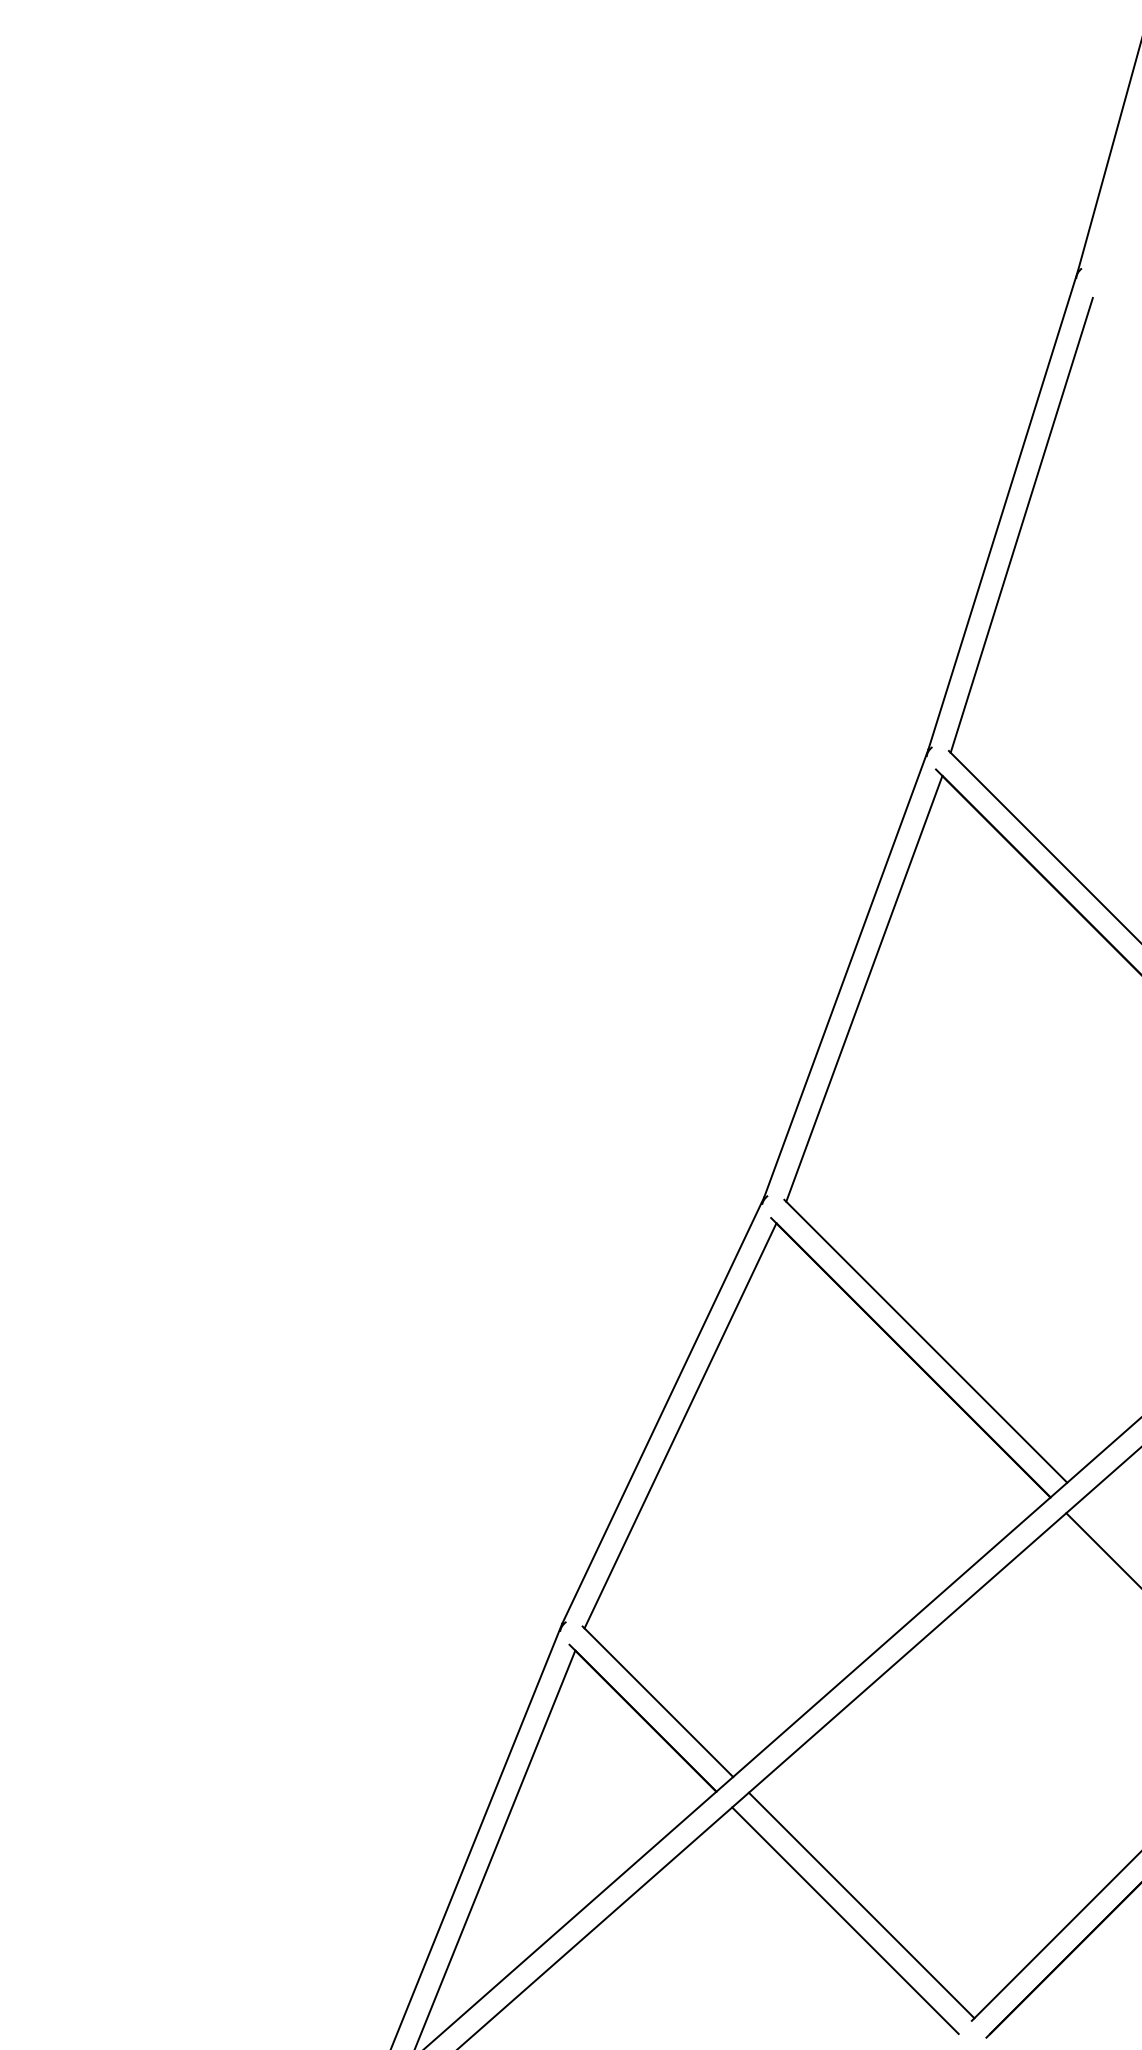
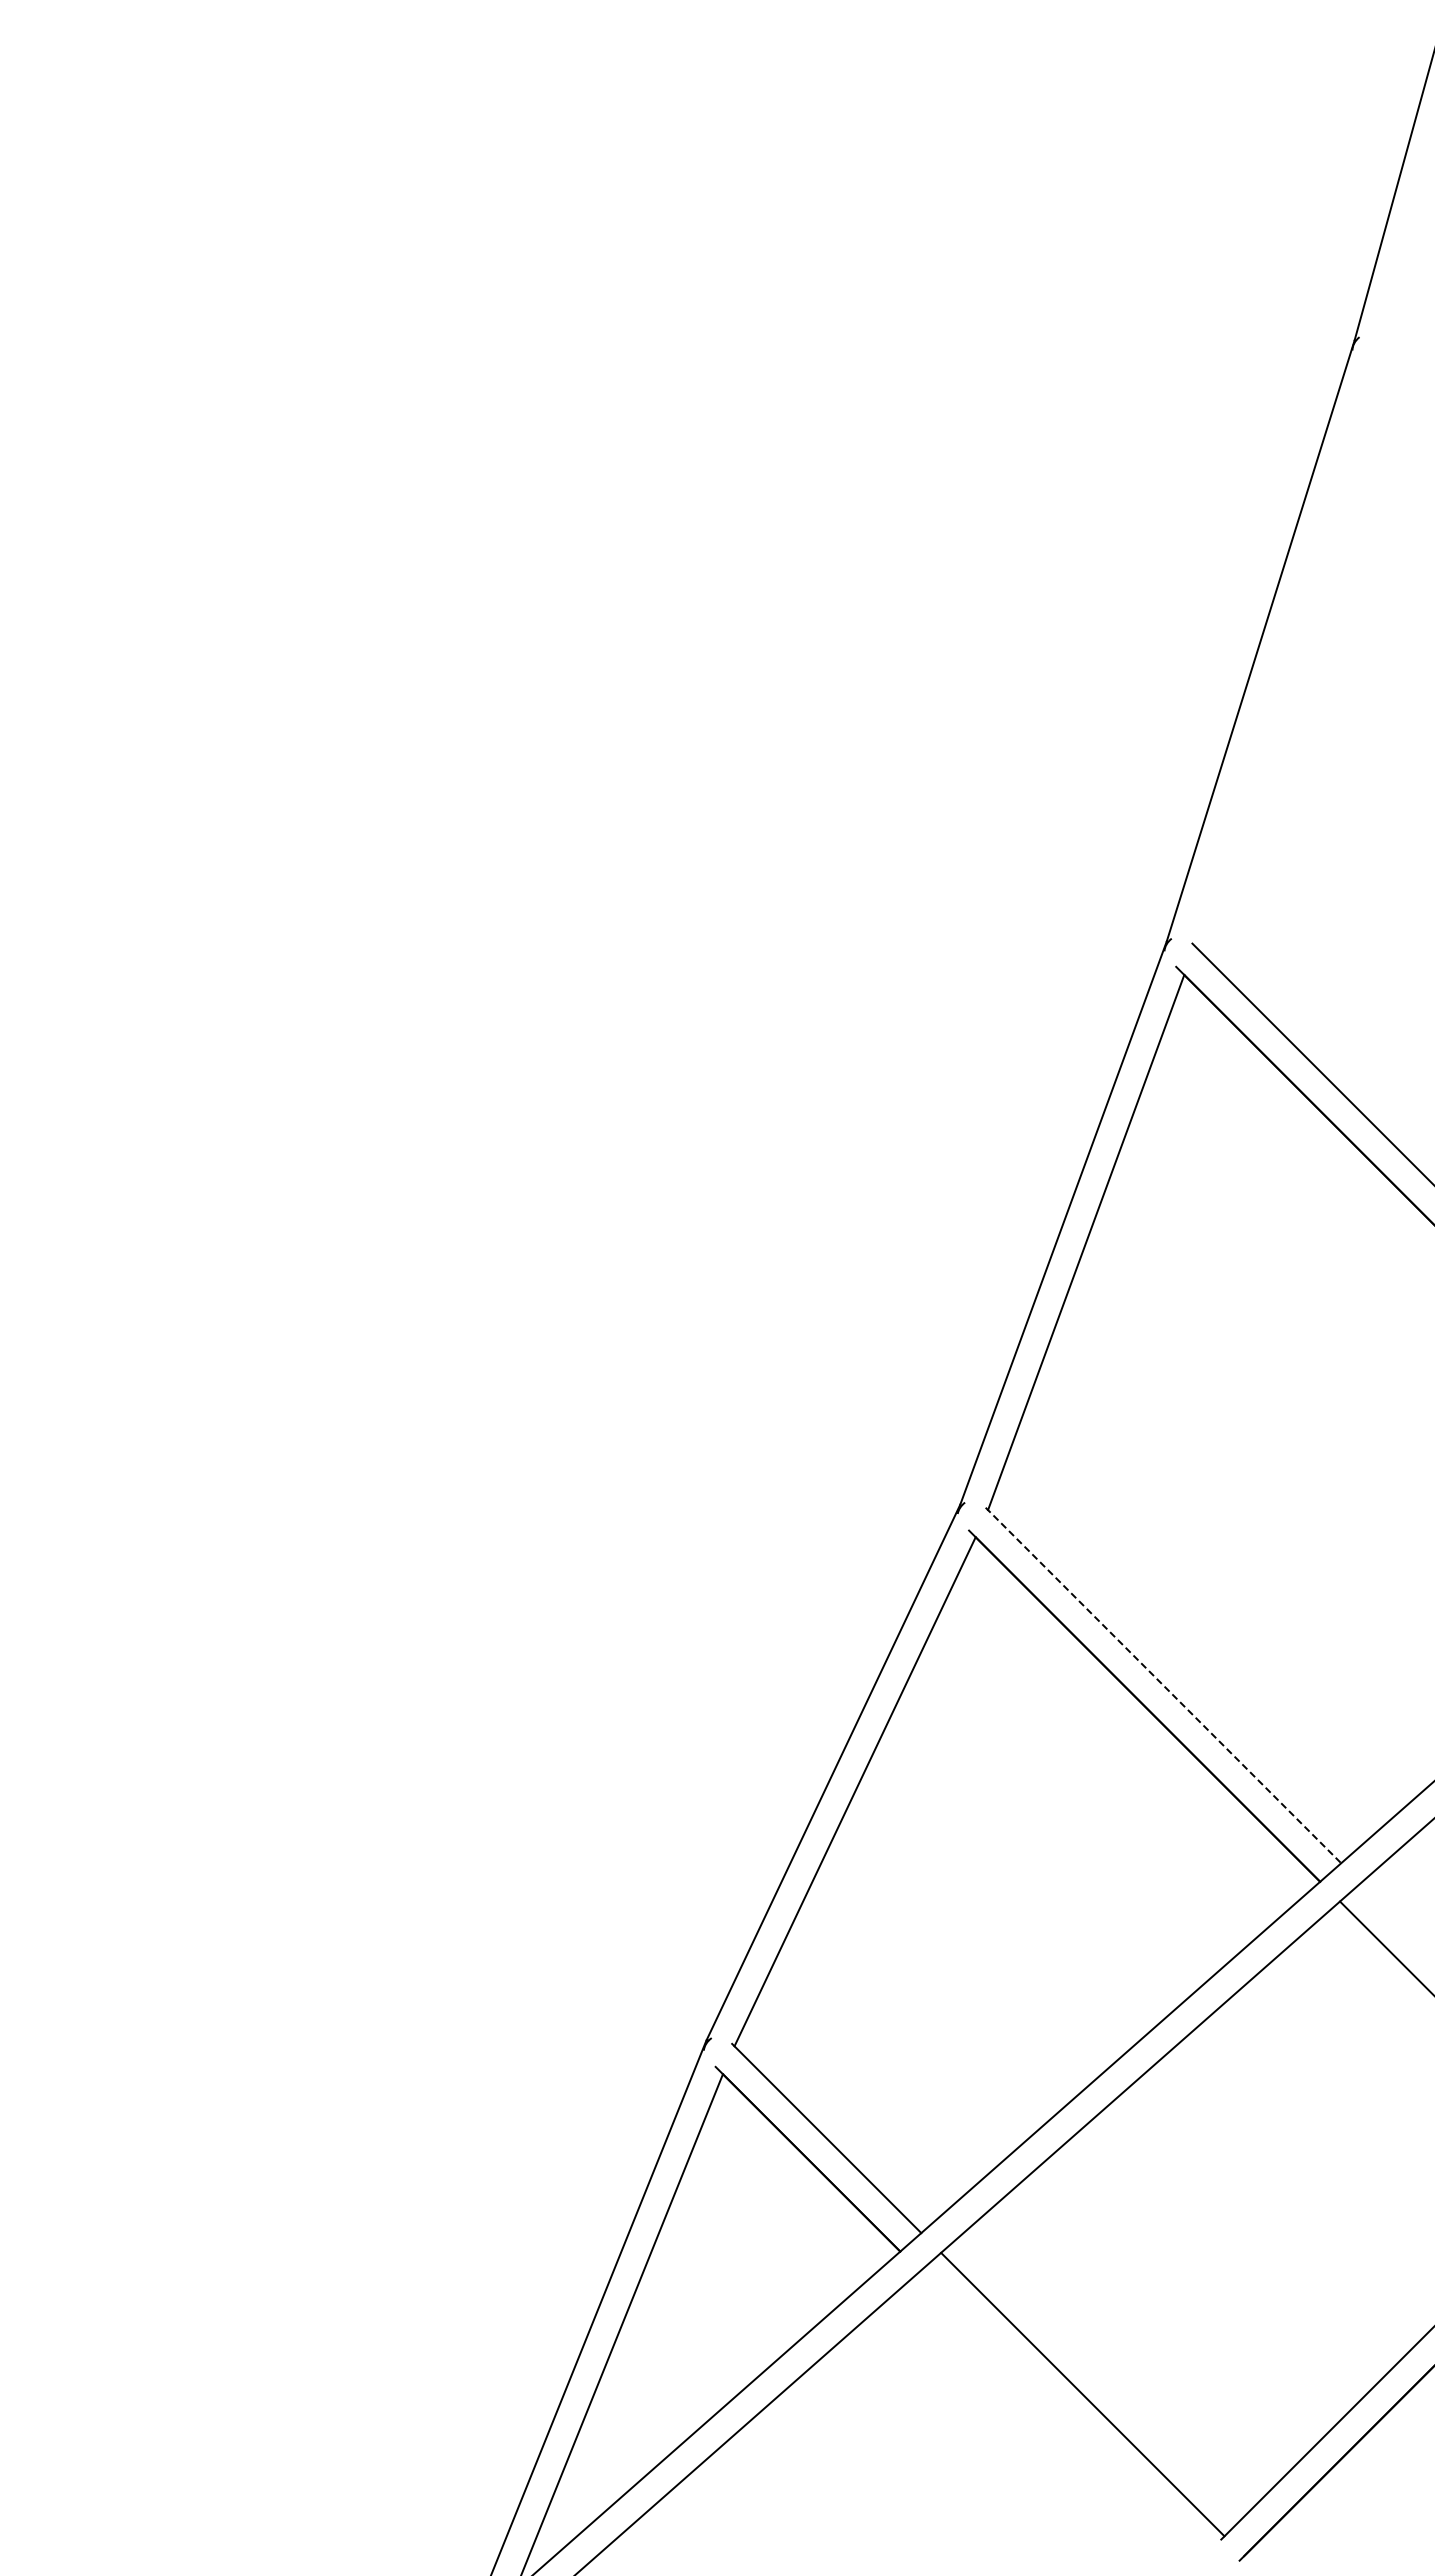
line: (1021, 524) -> (1283, 659), removed
line: (925, 1341) -> (1163, 1685), solid -> dashed
line: (845, 1920) -> (1062, 2413), removed

